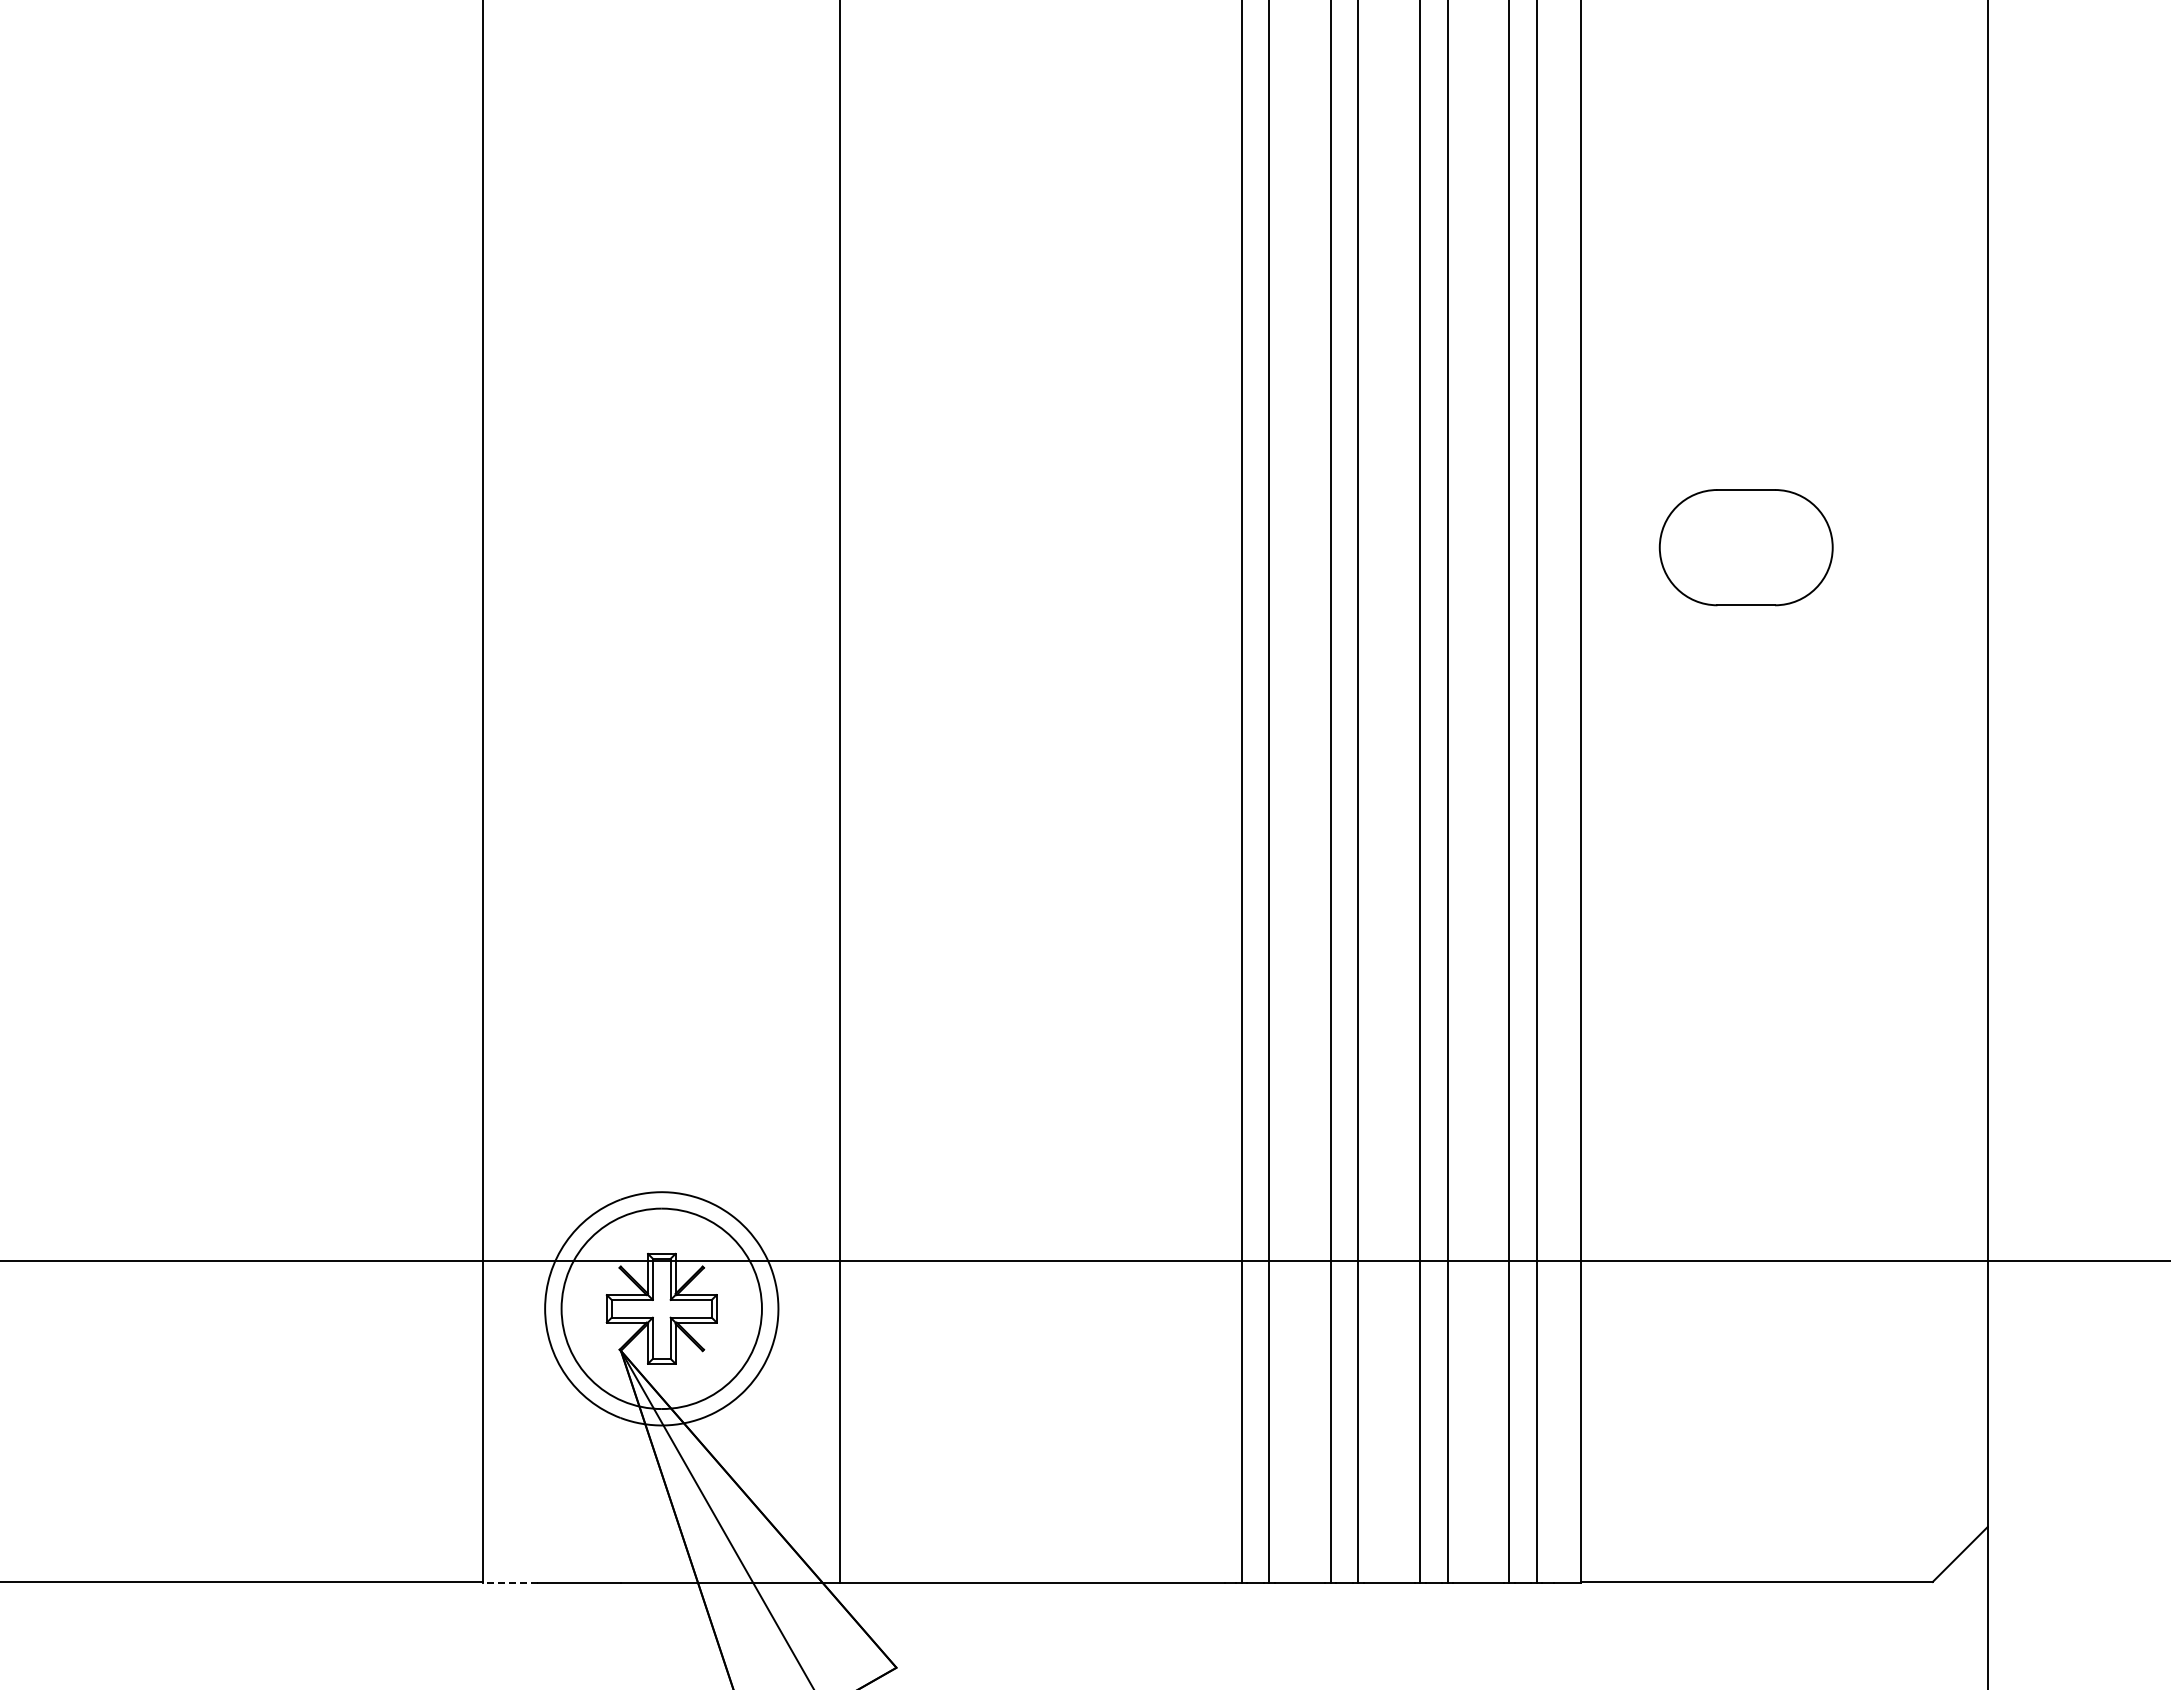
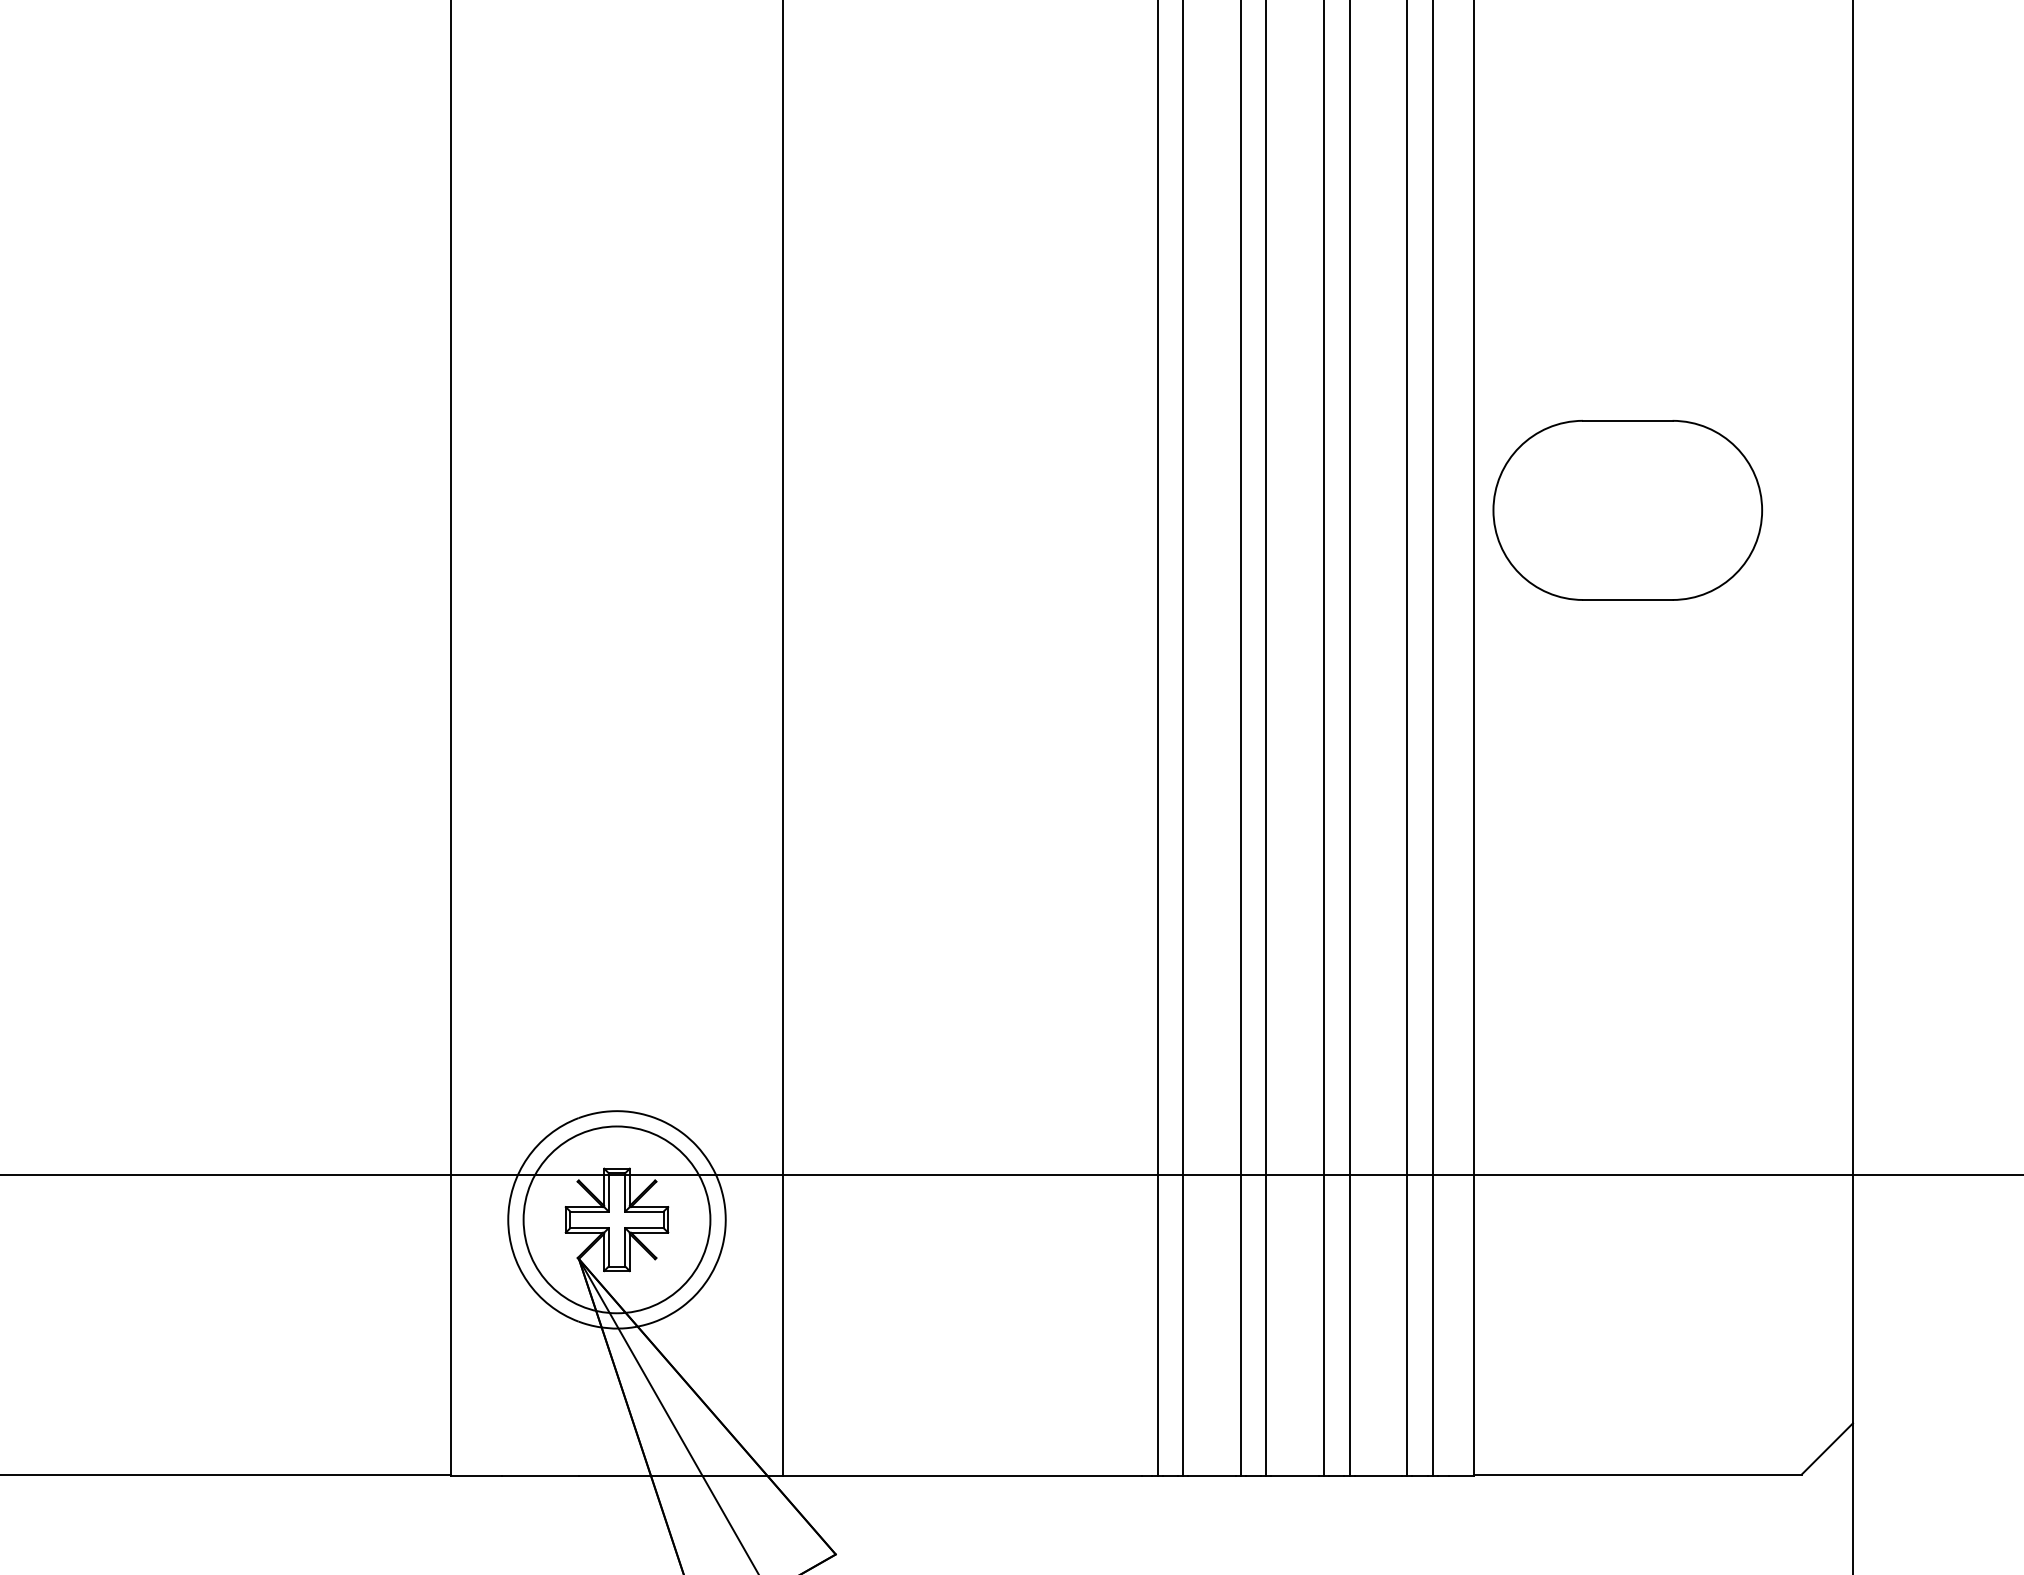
part: (1746, 547) -> (1628, 510), size x1.67
line: (510, 1583) -> (475, 1475), dashed -> solid

